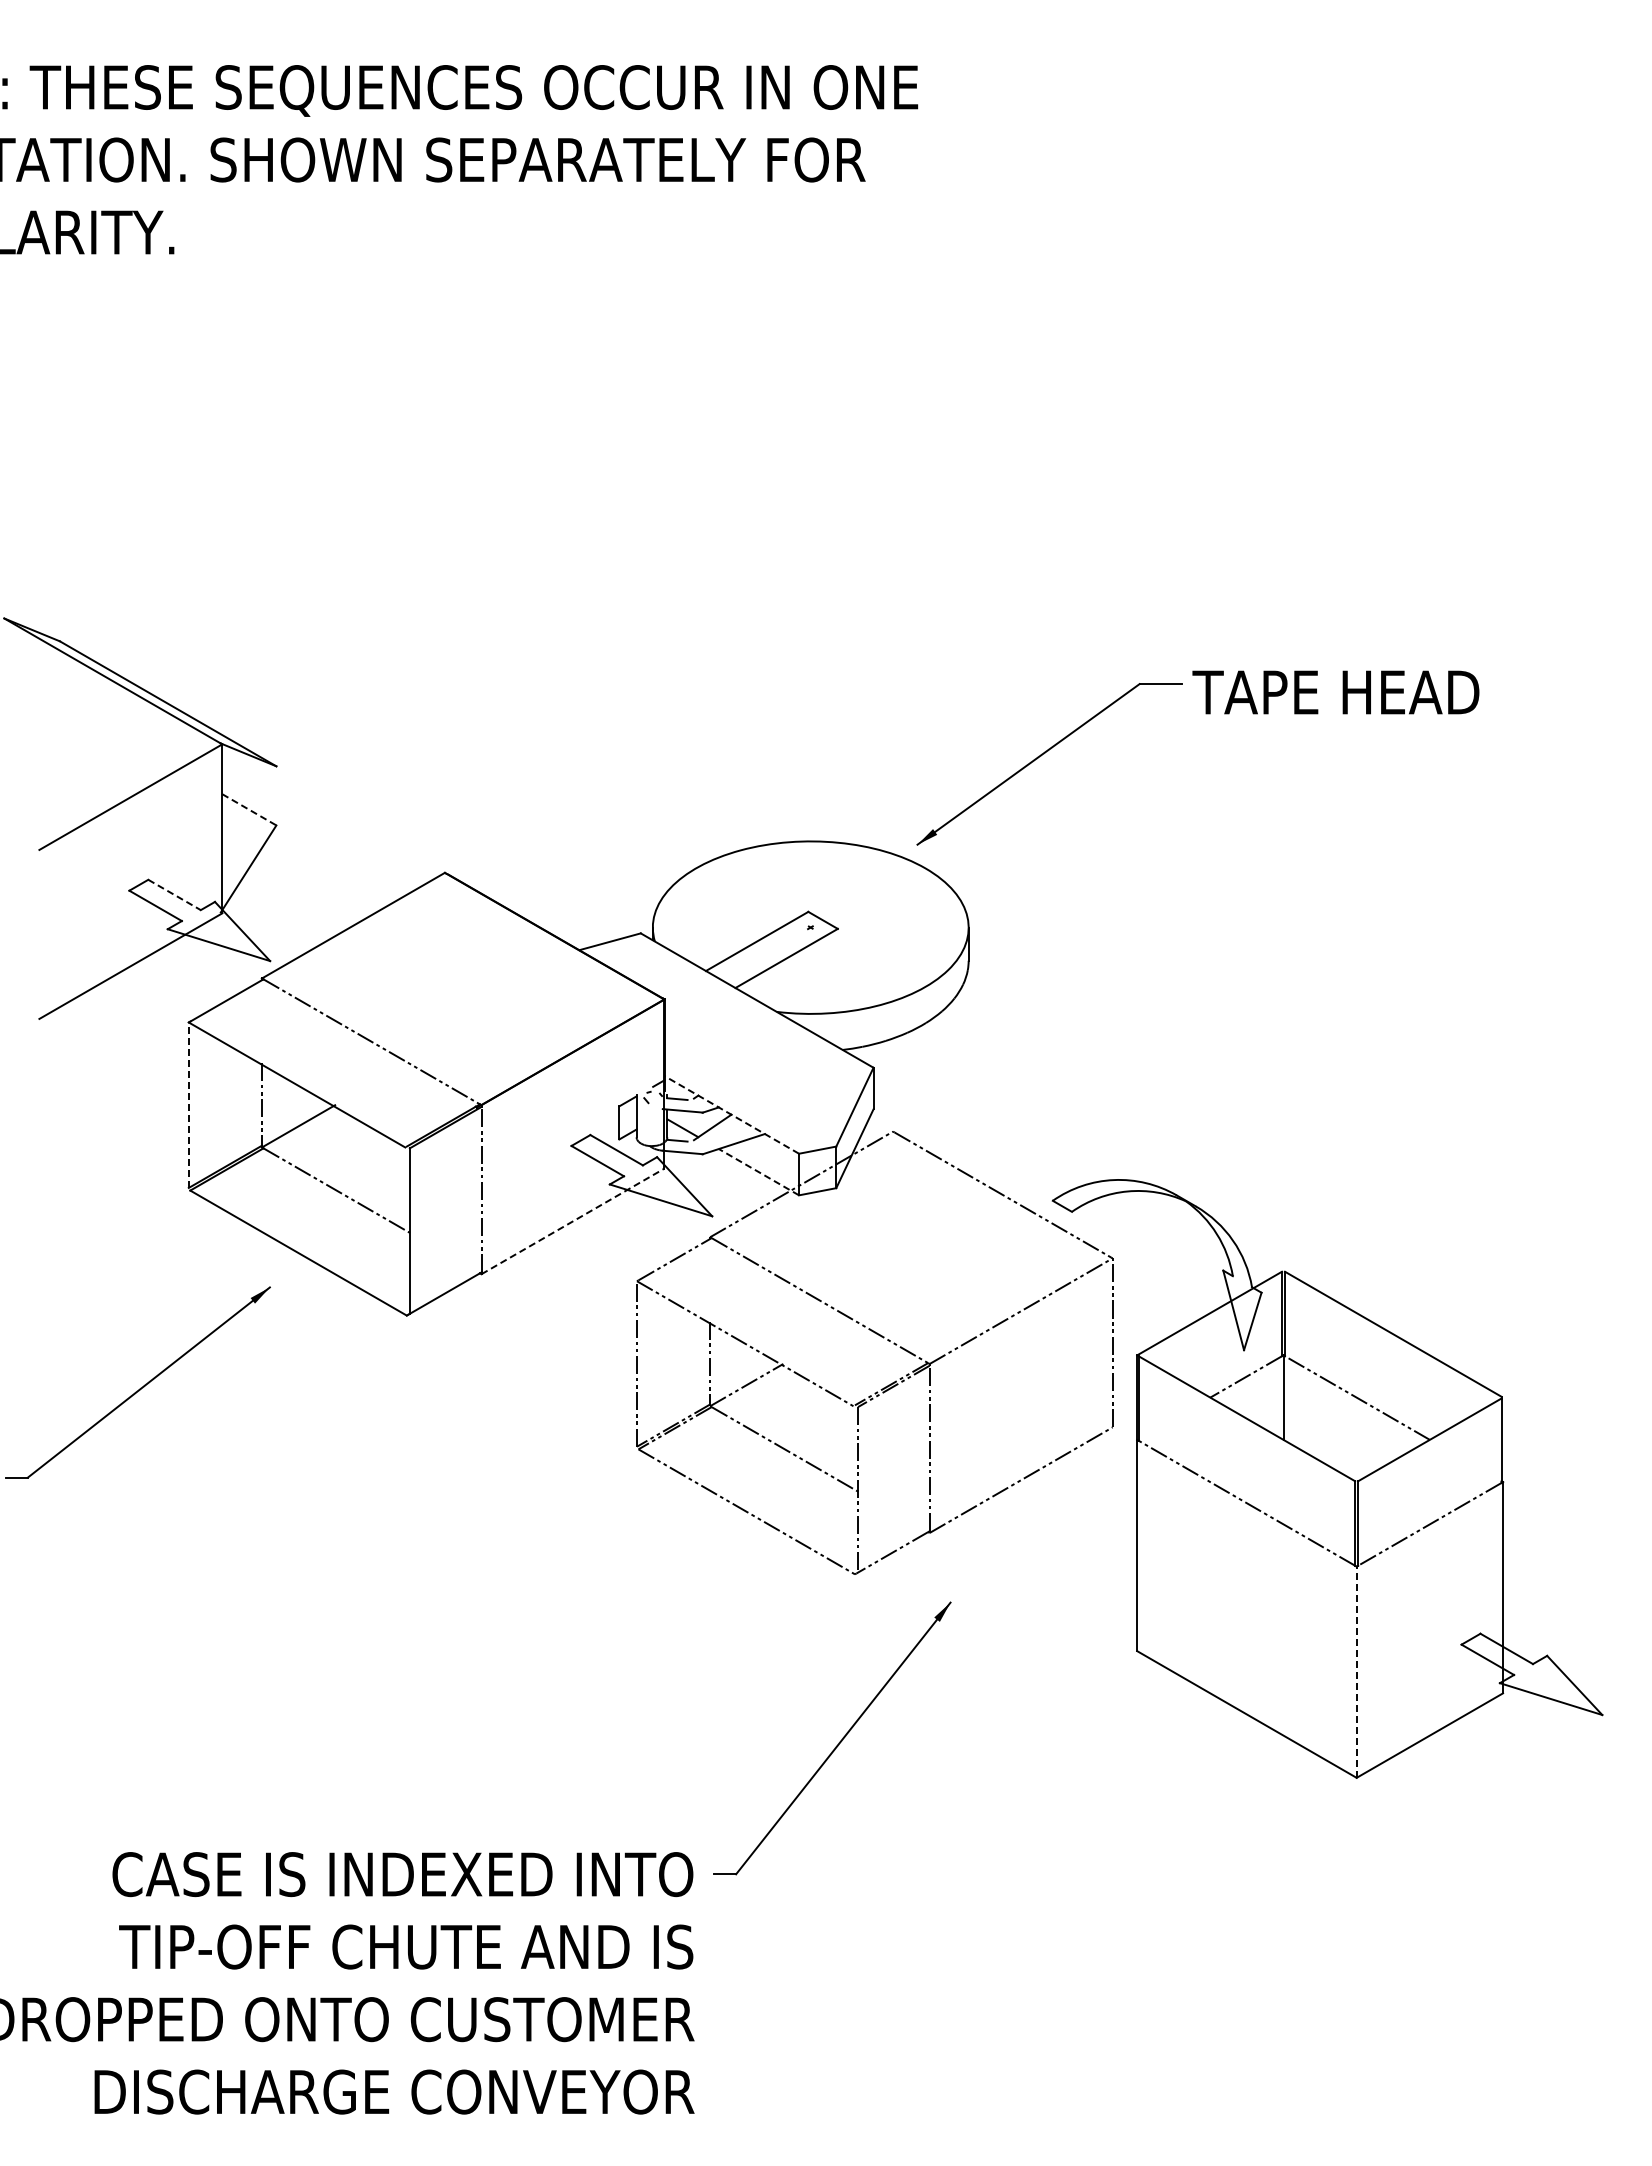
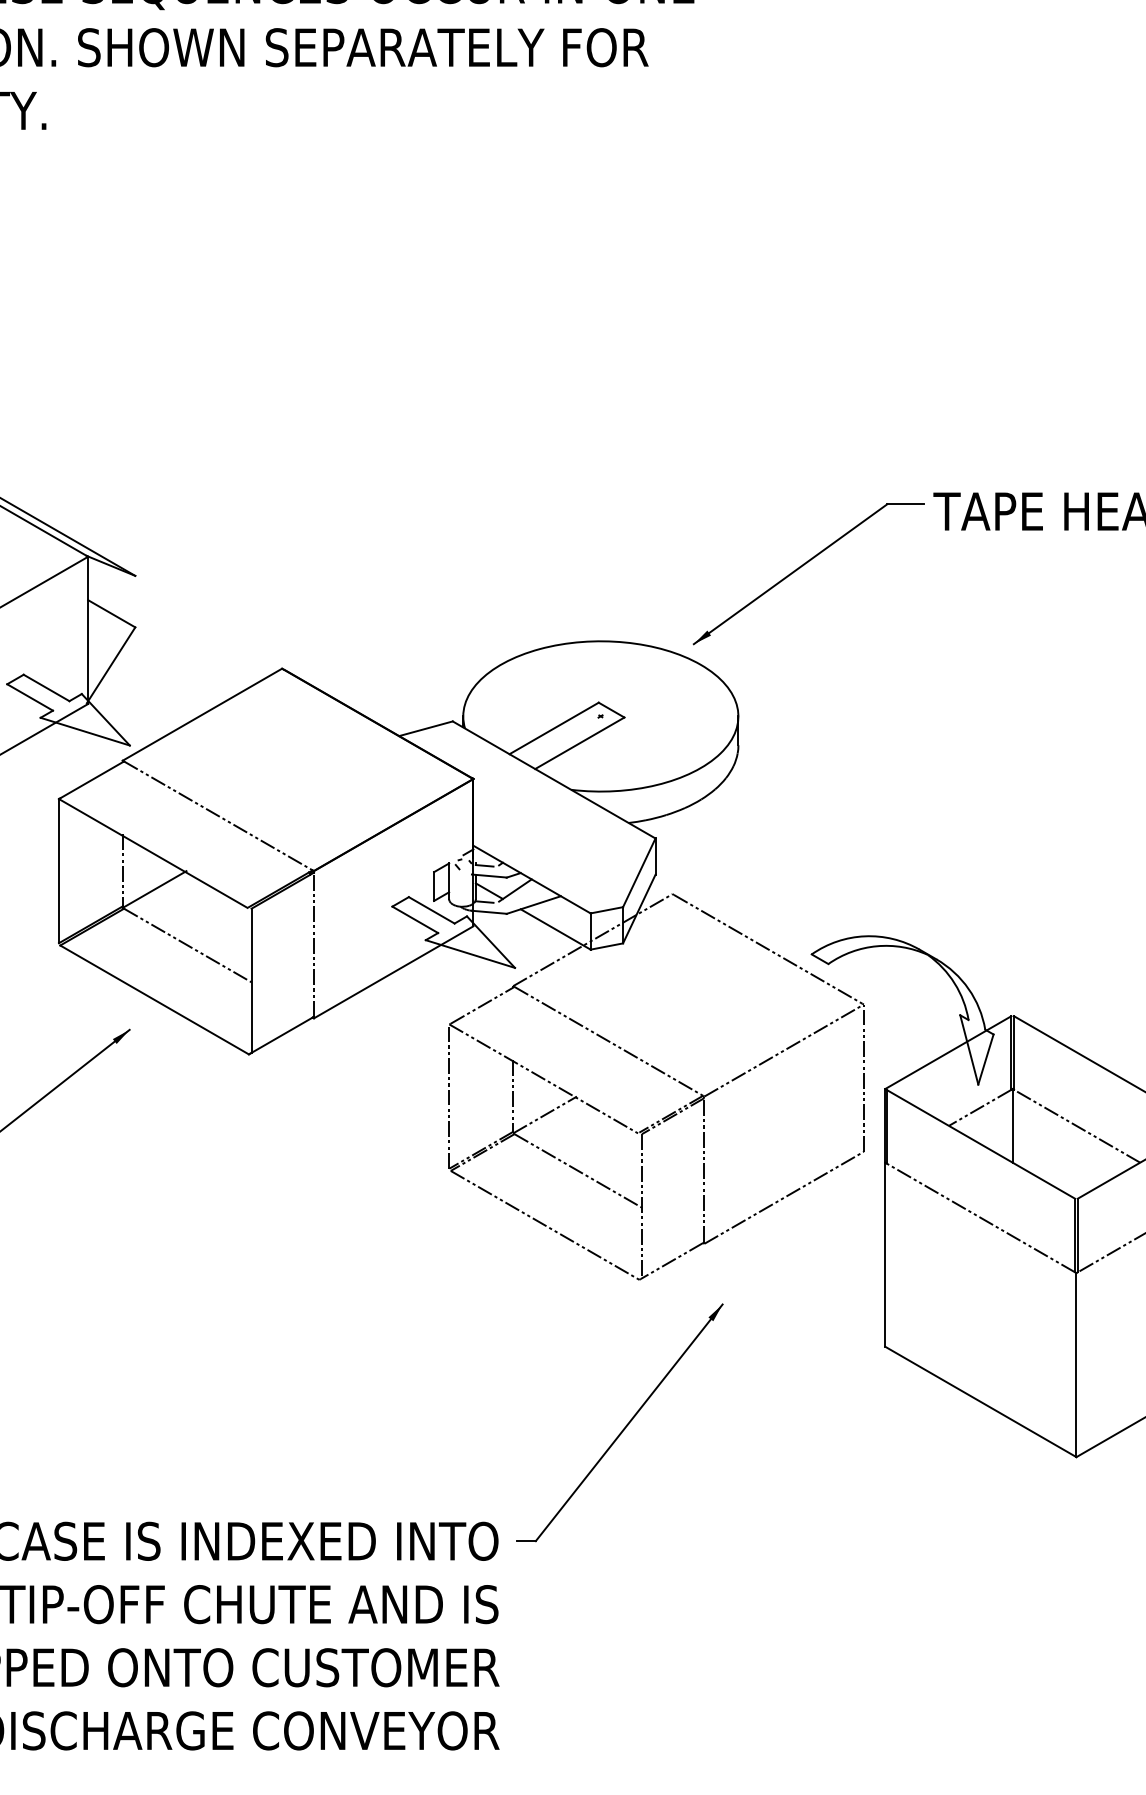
line: (249, 810) -> (111, 614), dashed -> solid
line: (175, 895) -> (47, 688), dashed -> solid
line: (188, 1105) -> (58, 871), dashed -> solid
line: (731, 1114) -> (531, 879), dashed -> solid
line: (758, 1171) -> (555, 928), dashed -> solid
line: (572, 1221) -> (393, 972), dashed -> solid
line: (1356, 1672) -> (1076, 1365), dashed -> solid

